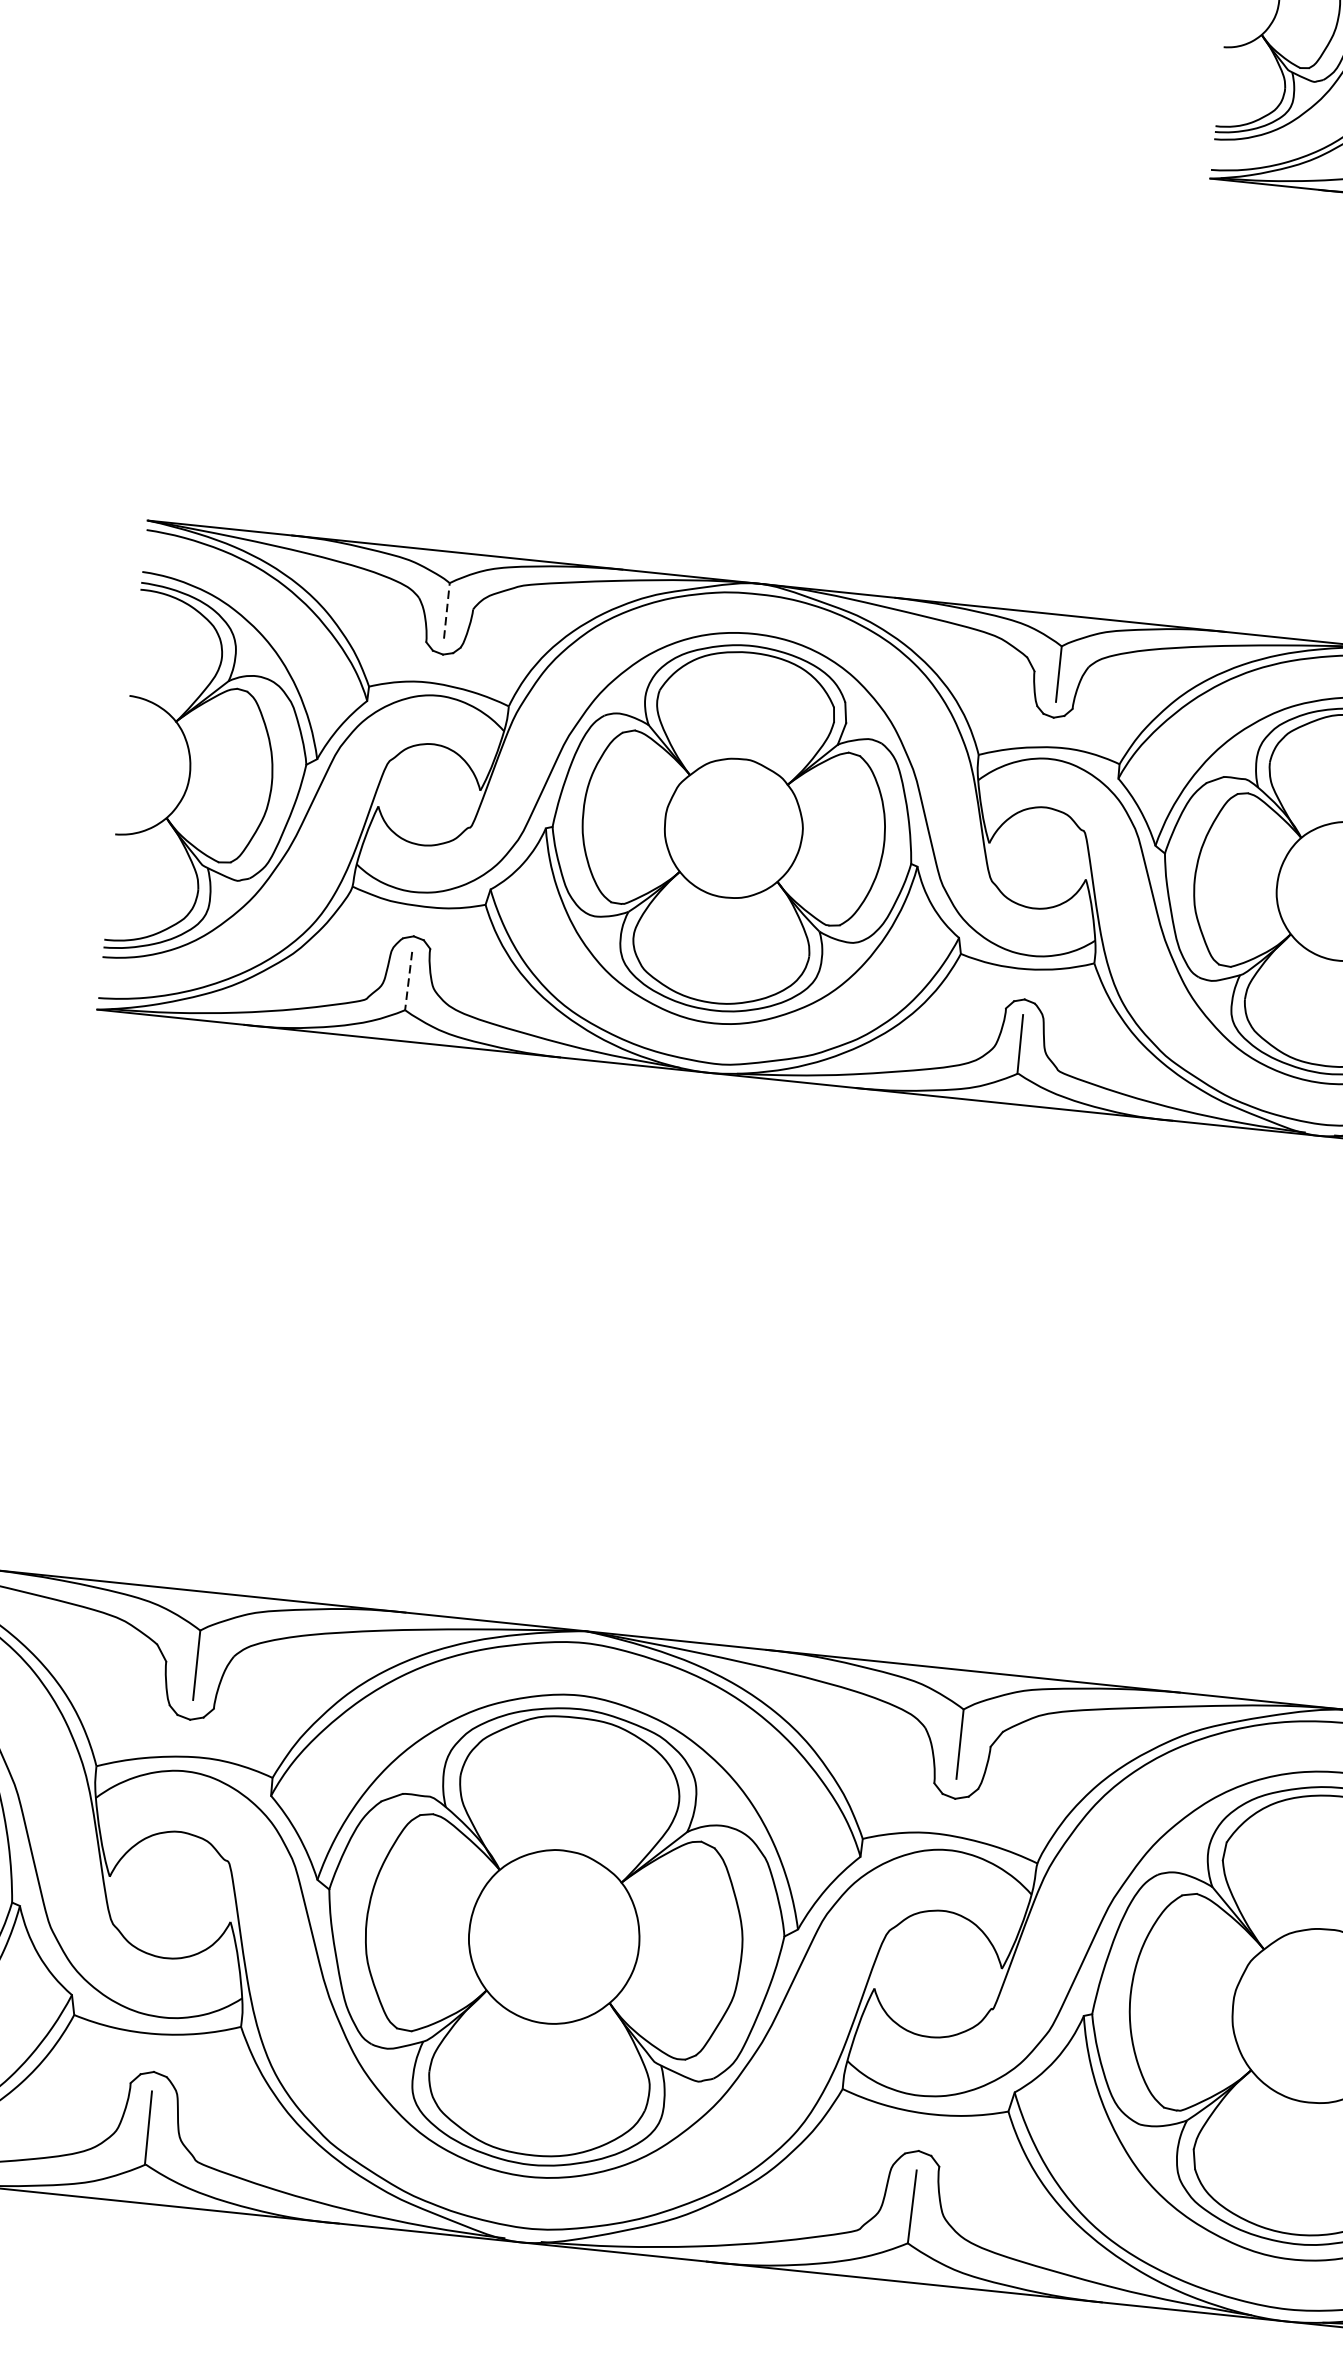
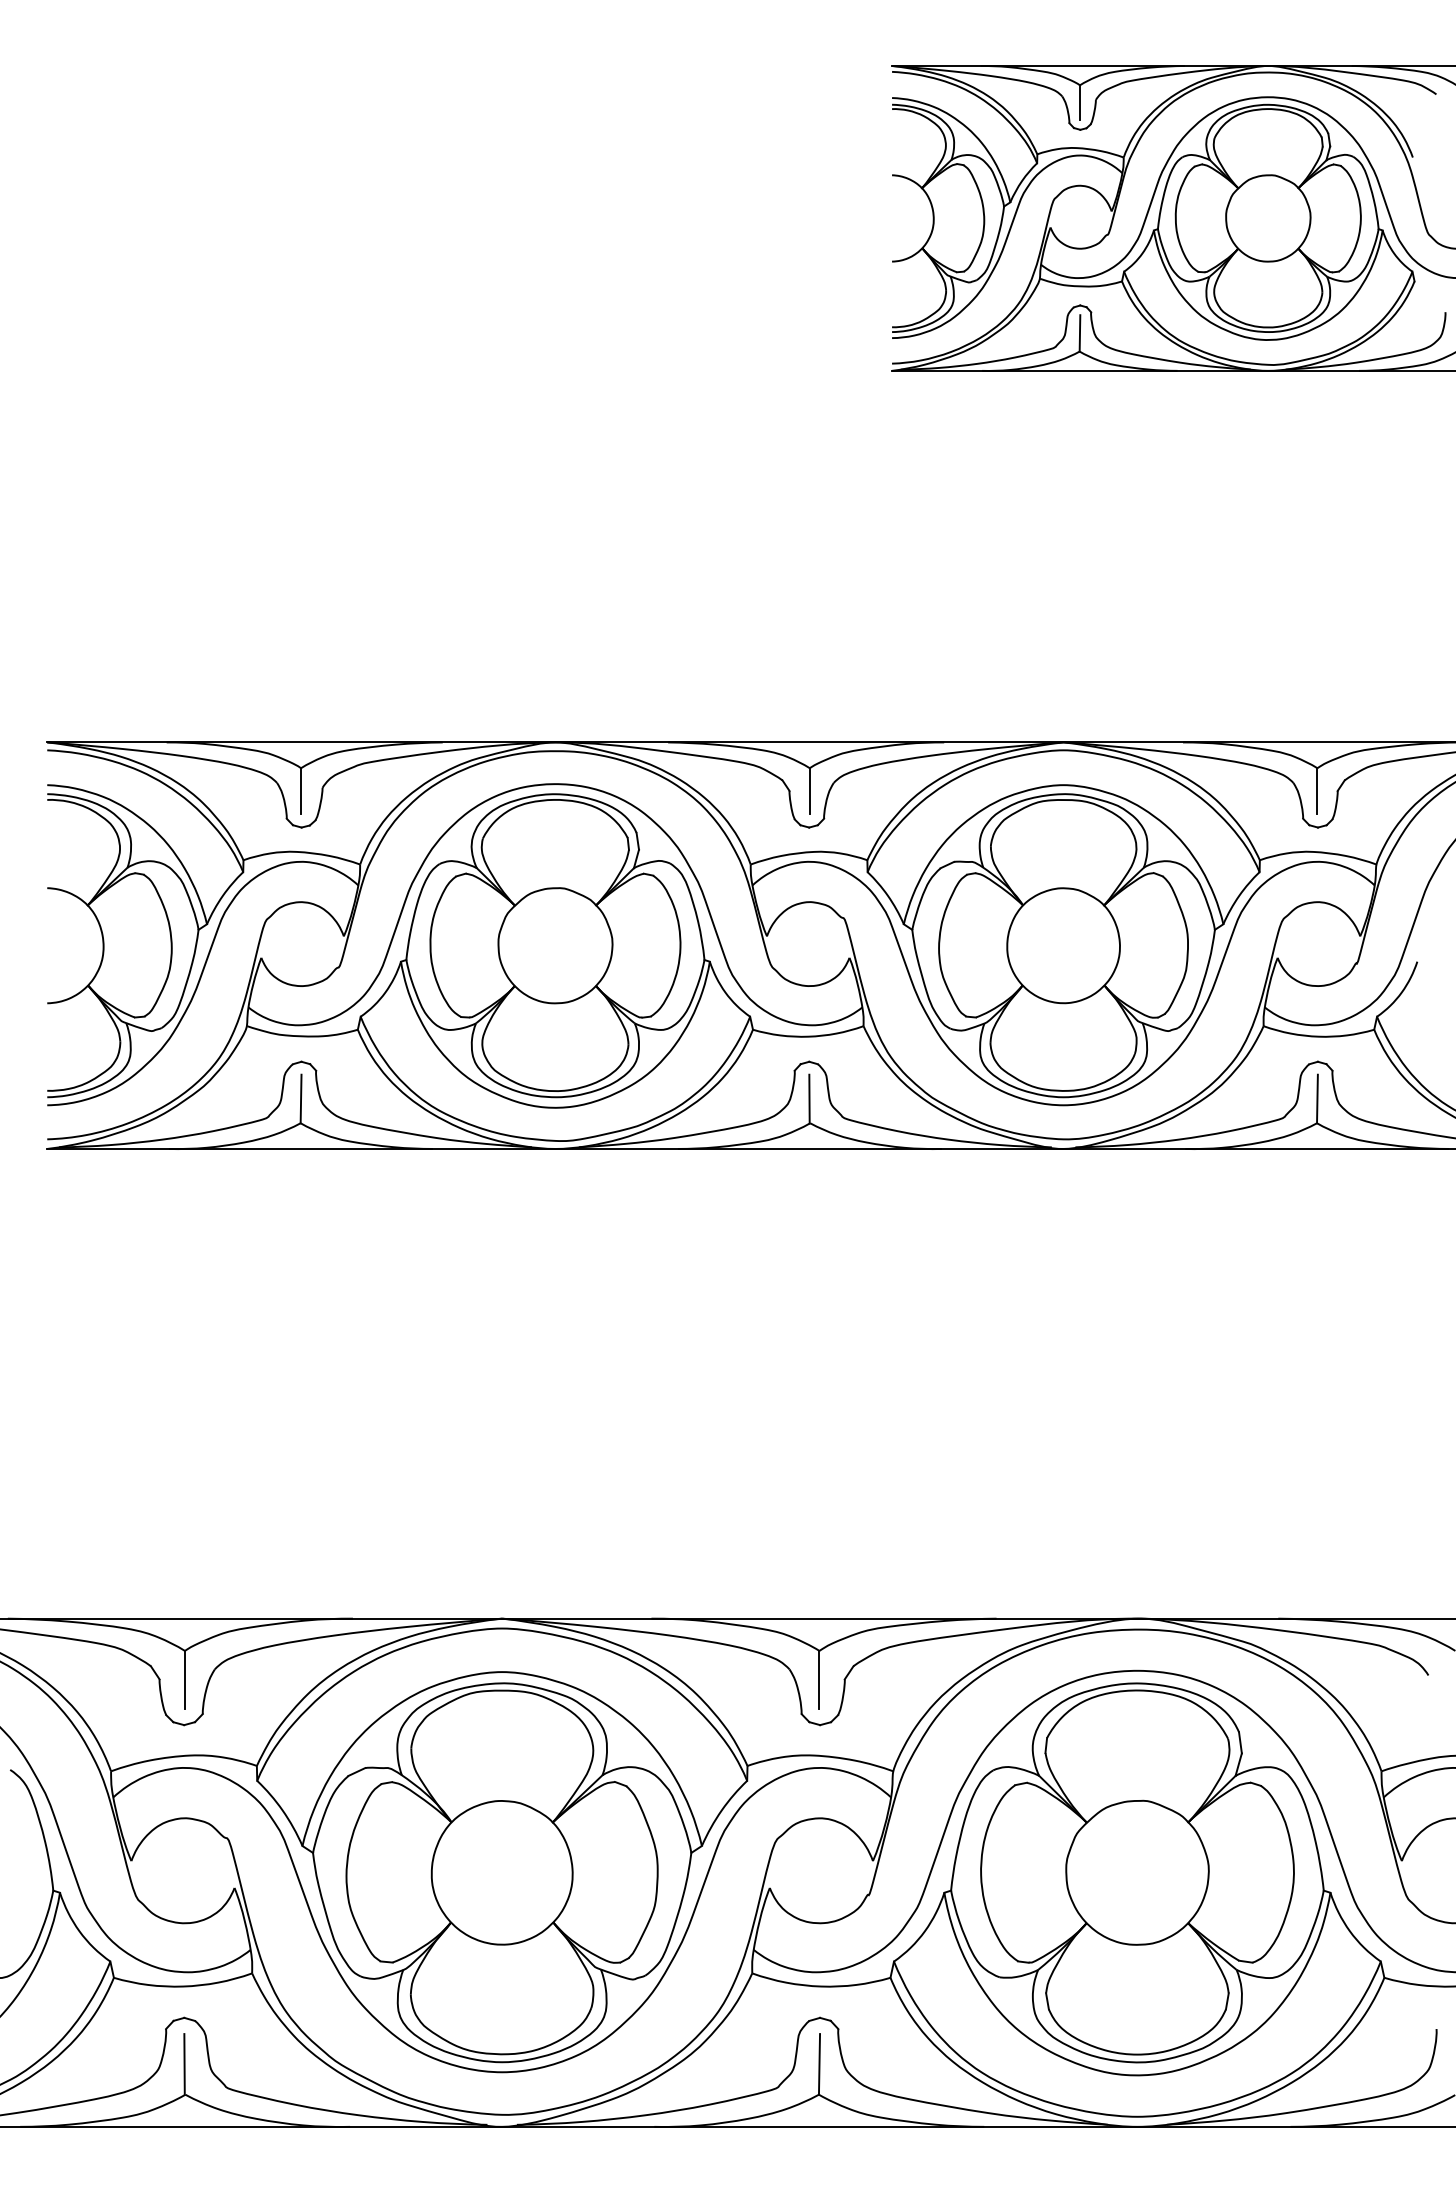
line: (447, 609) -> (301, 790), dashed -> solid
line: (409, 981) -> (301, 1099), dashed -> solid

